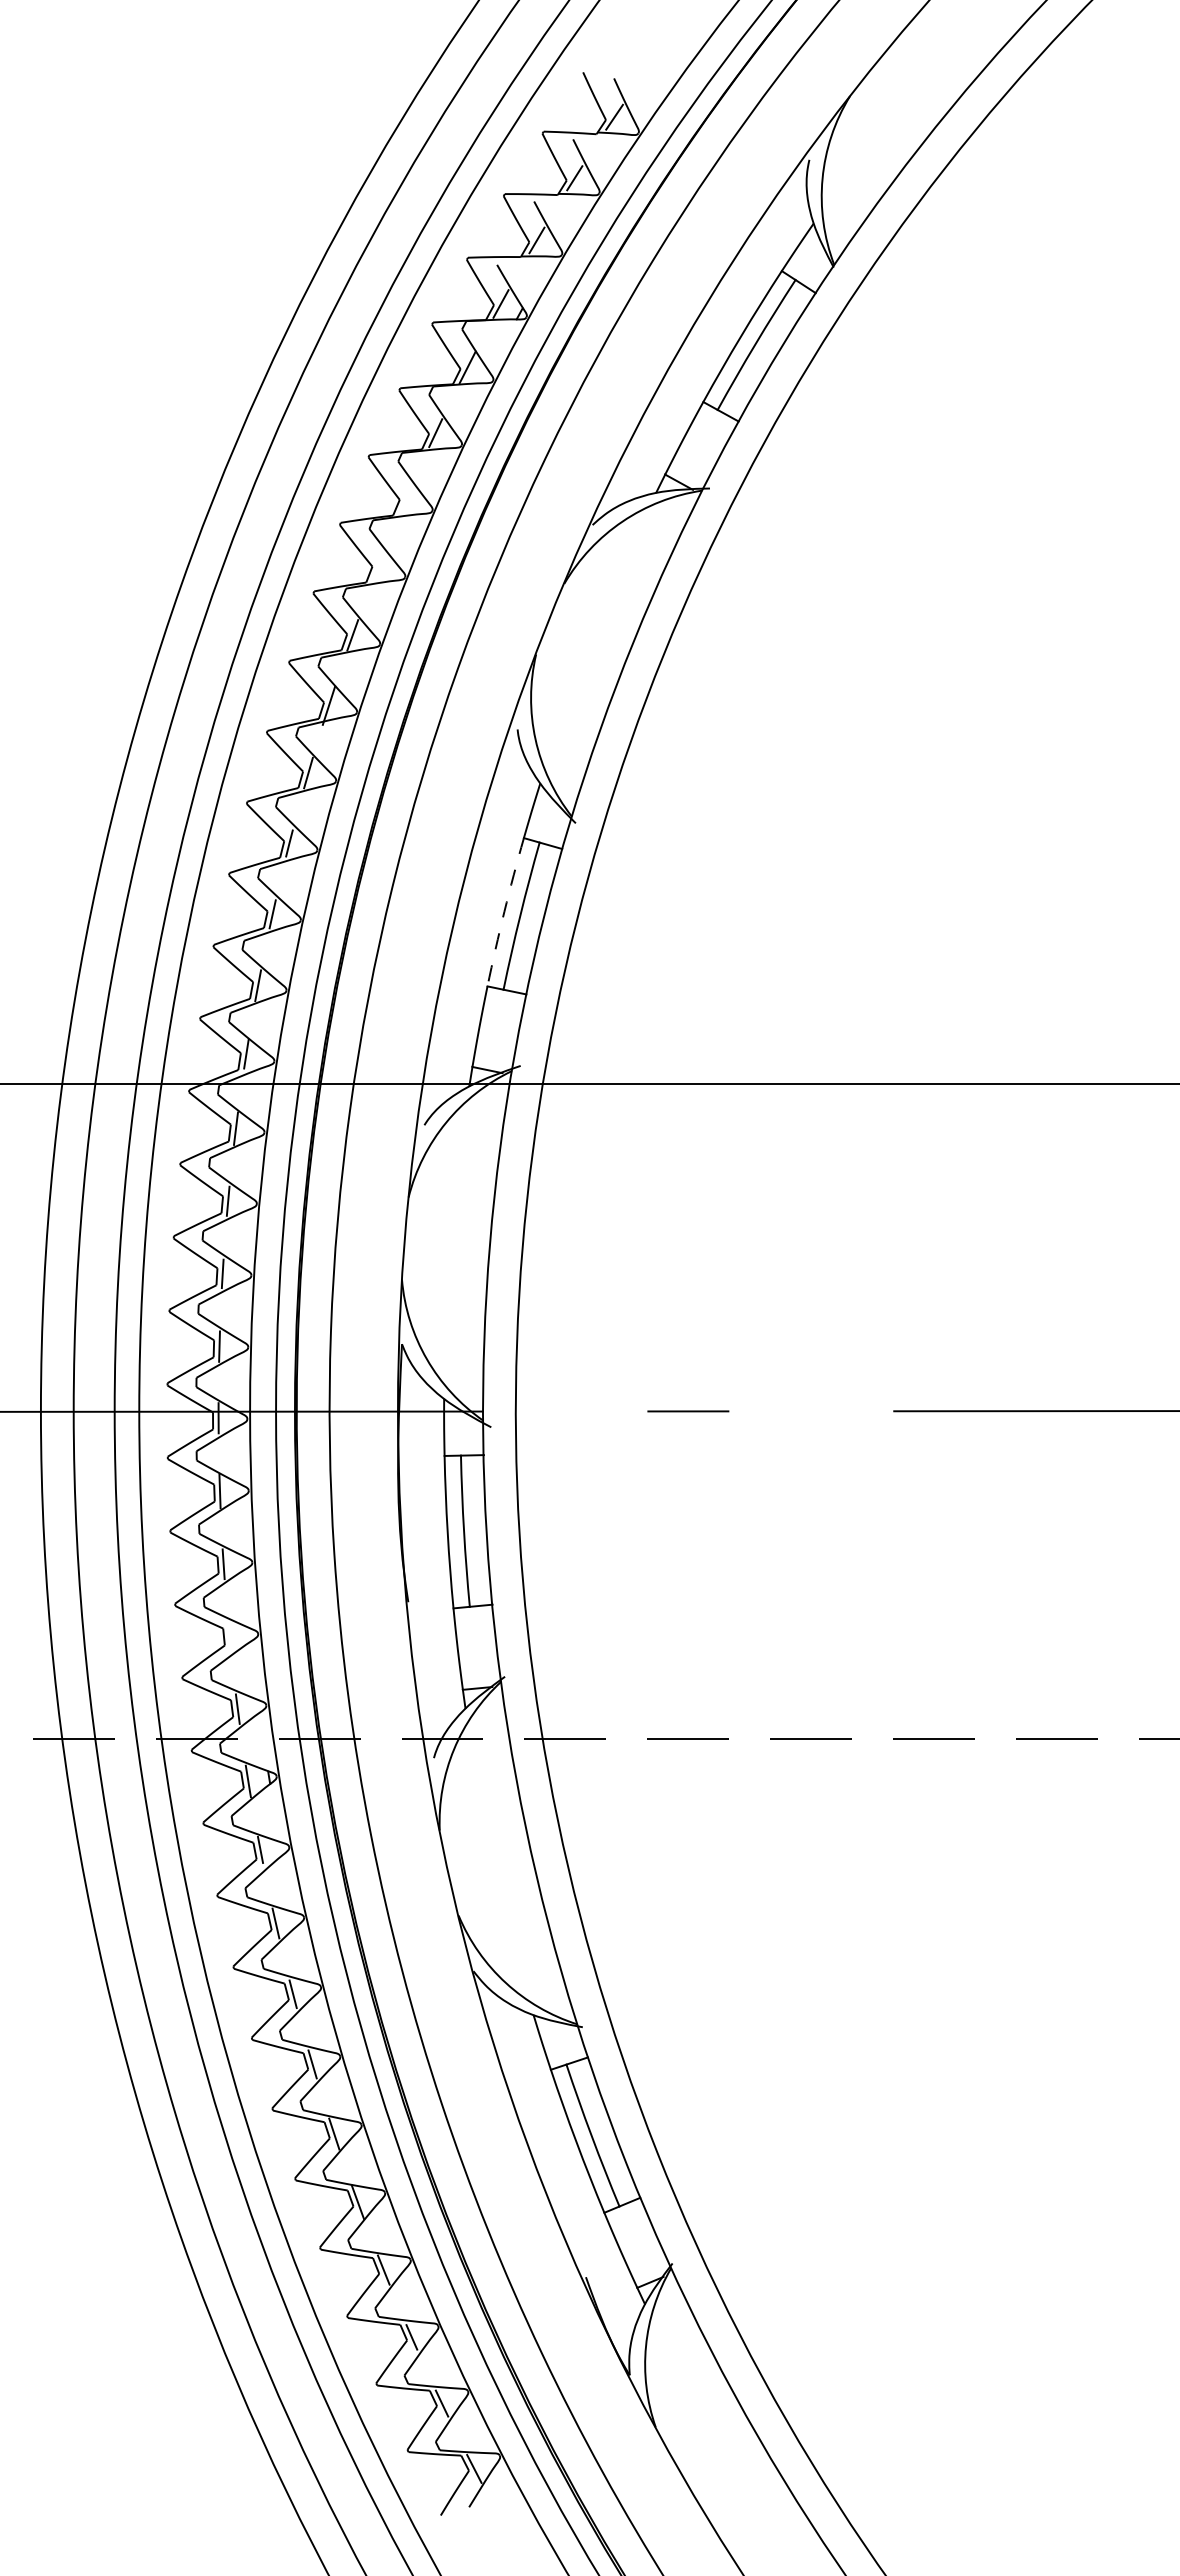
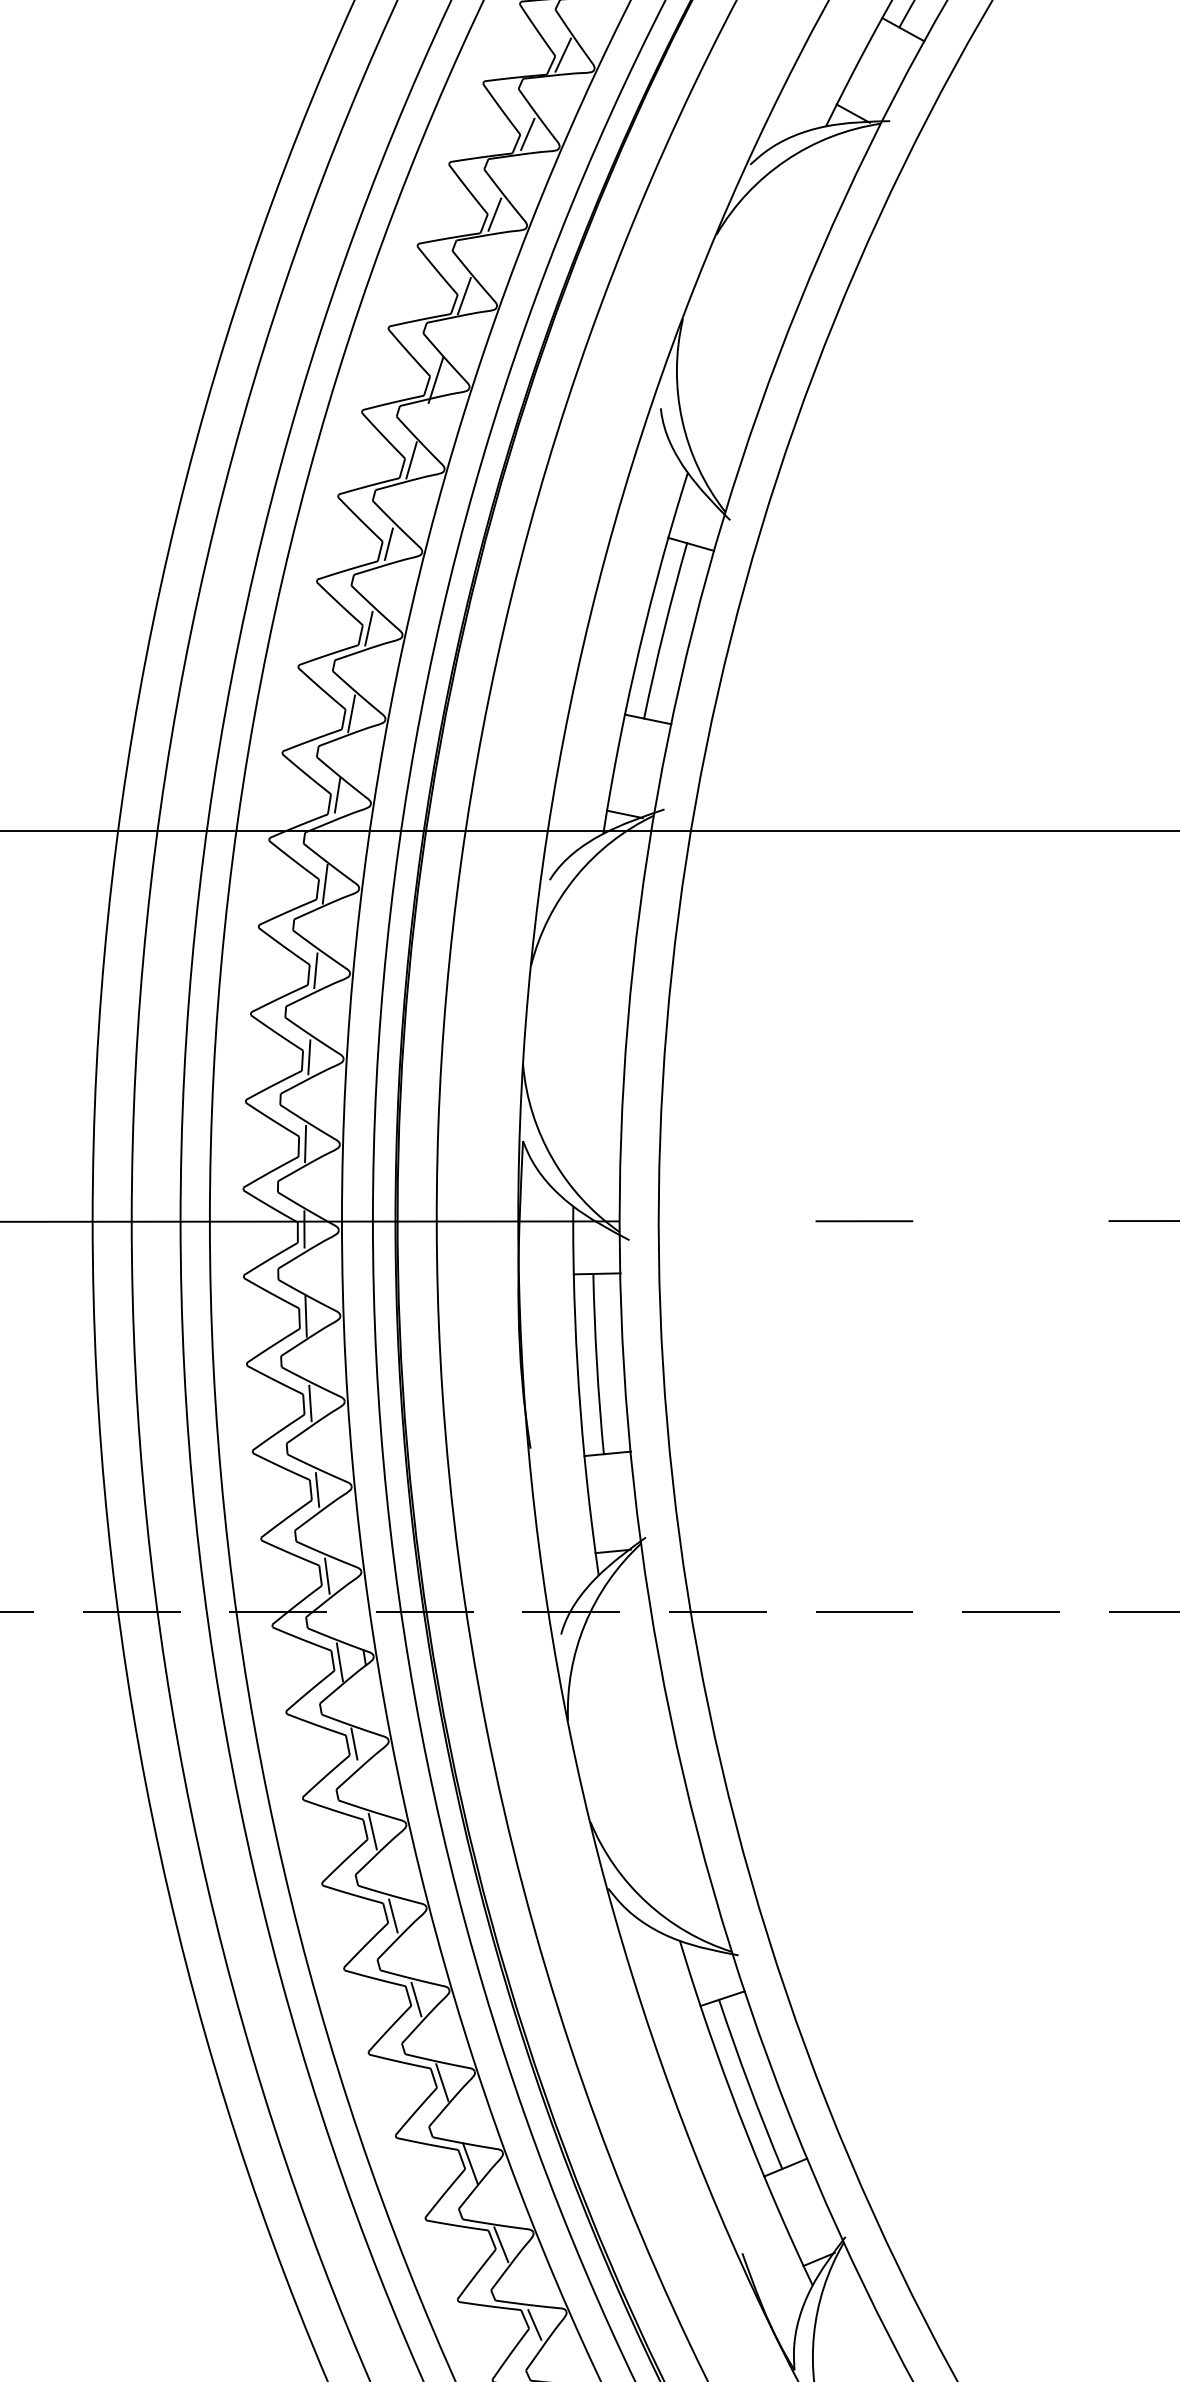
line: (405, 499) -> (527, 134), added
line: (378, 566) -> (495, 214), added
arc: (504, 911) -> (645, 625), dashed -> solid
line: (229, 1636) -> (317, 1489), added

